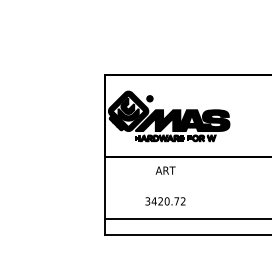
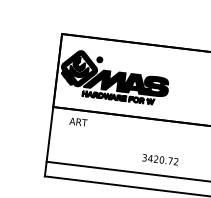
text: (165, 170) -> (78, 121), moved
text: (165, 201) -> (160, 159), moved

